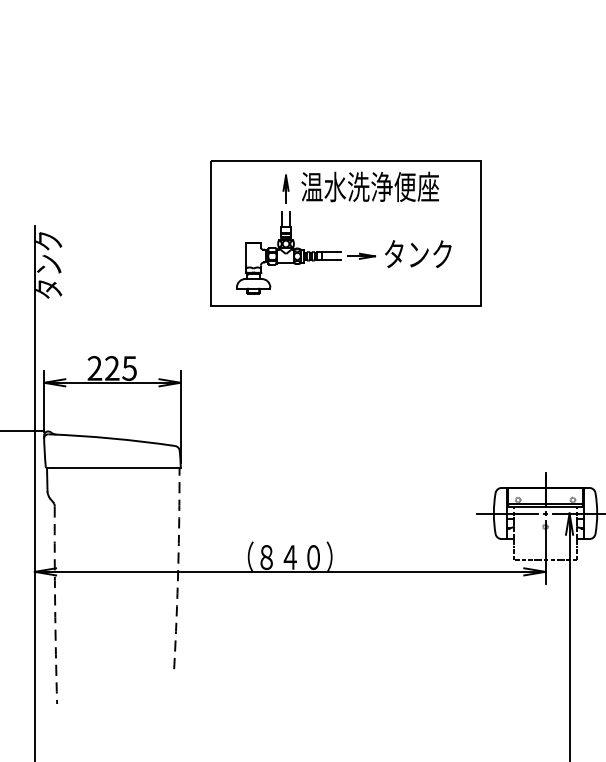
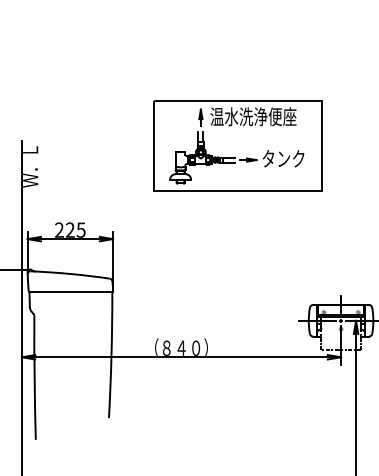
part: (344, 232) -> (237, 145), moved
text: (48, 266) -> (30, 166), タンク -> Ｗ．Ｌ
arc: (178, 569) -> (111, 355), dashed -> solid
arc: (54, 605) -> (34, 378), dashed -> solid

